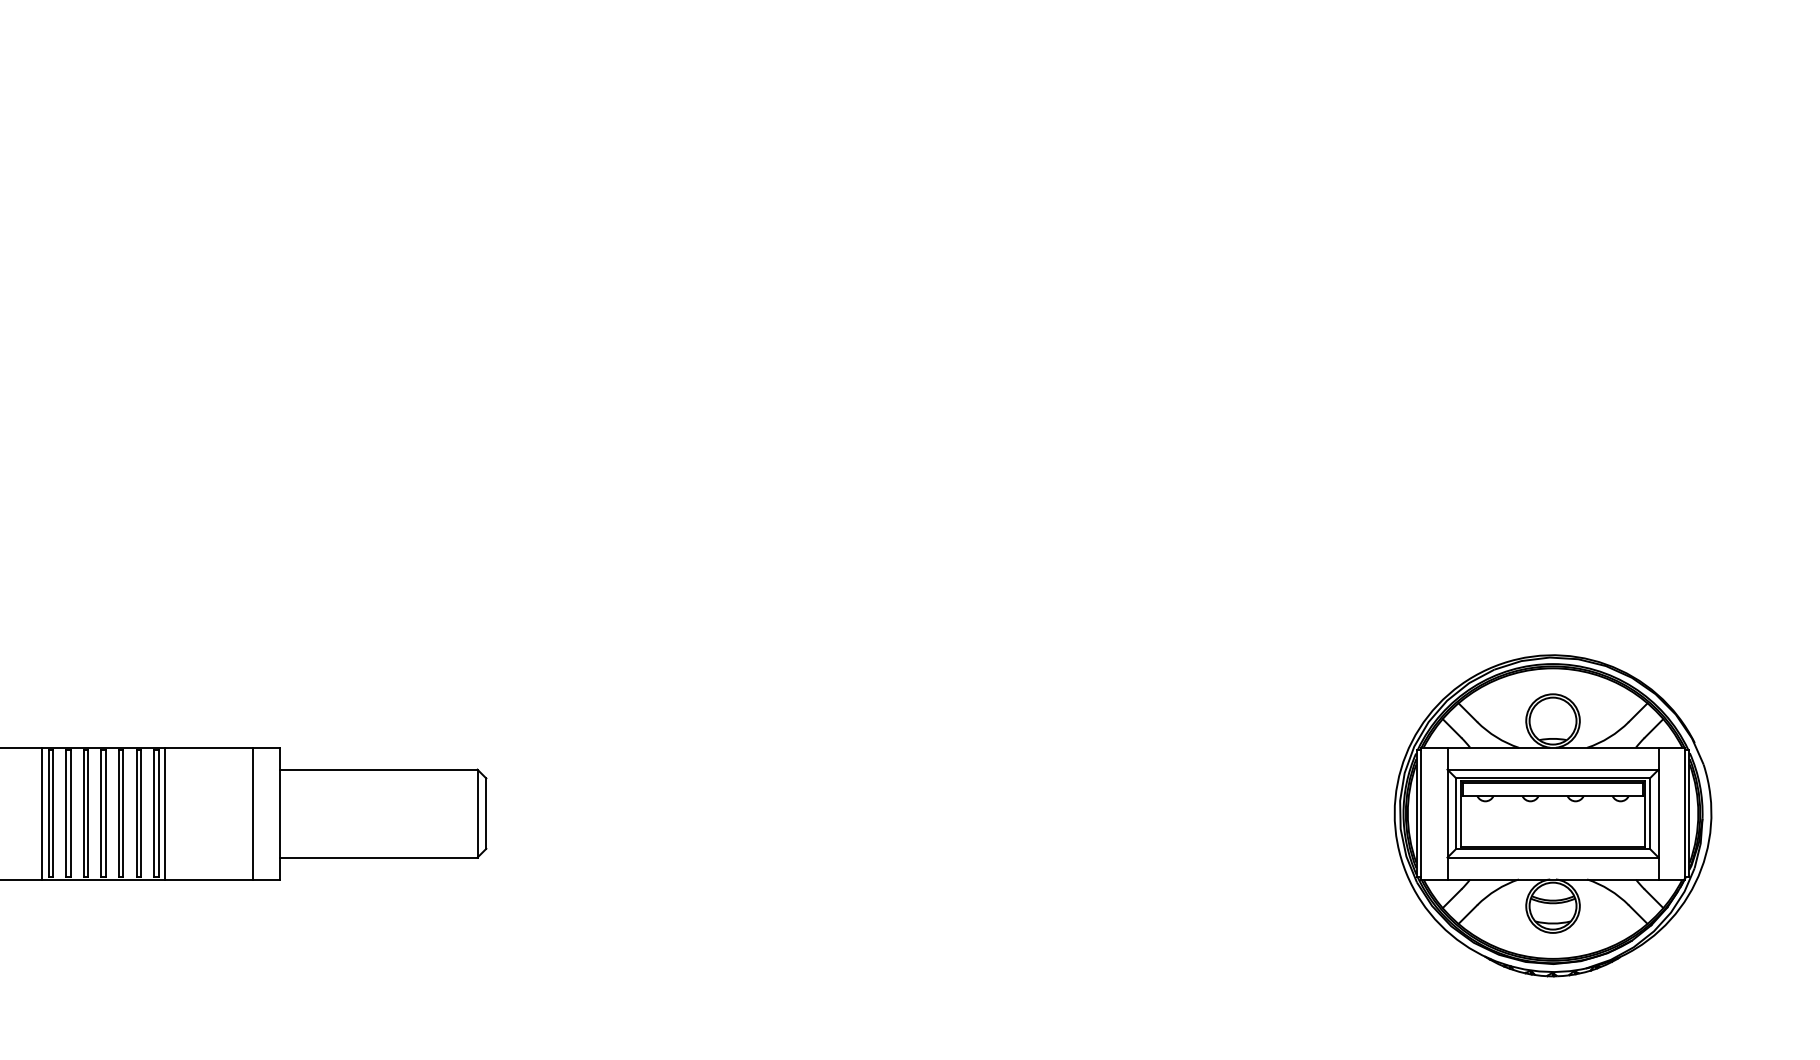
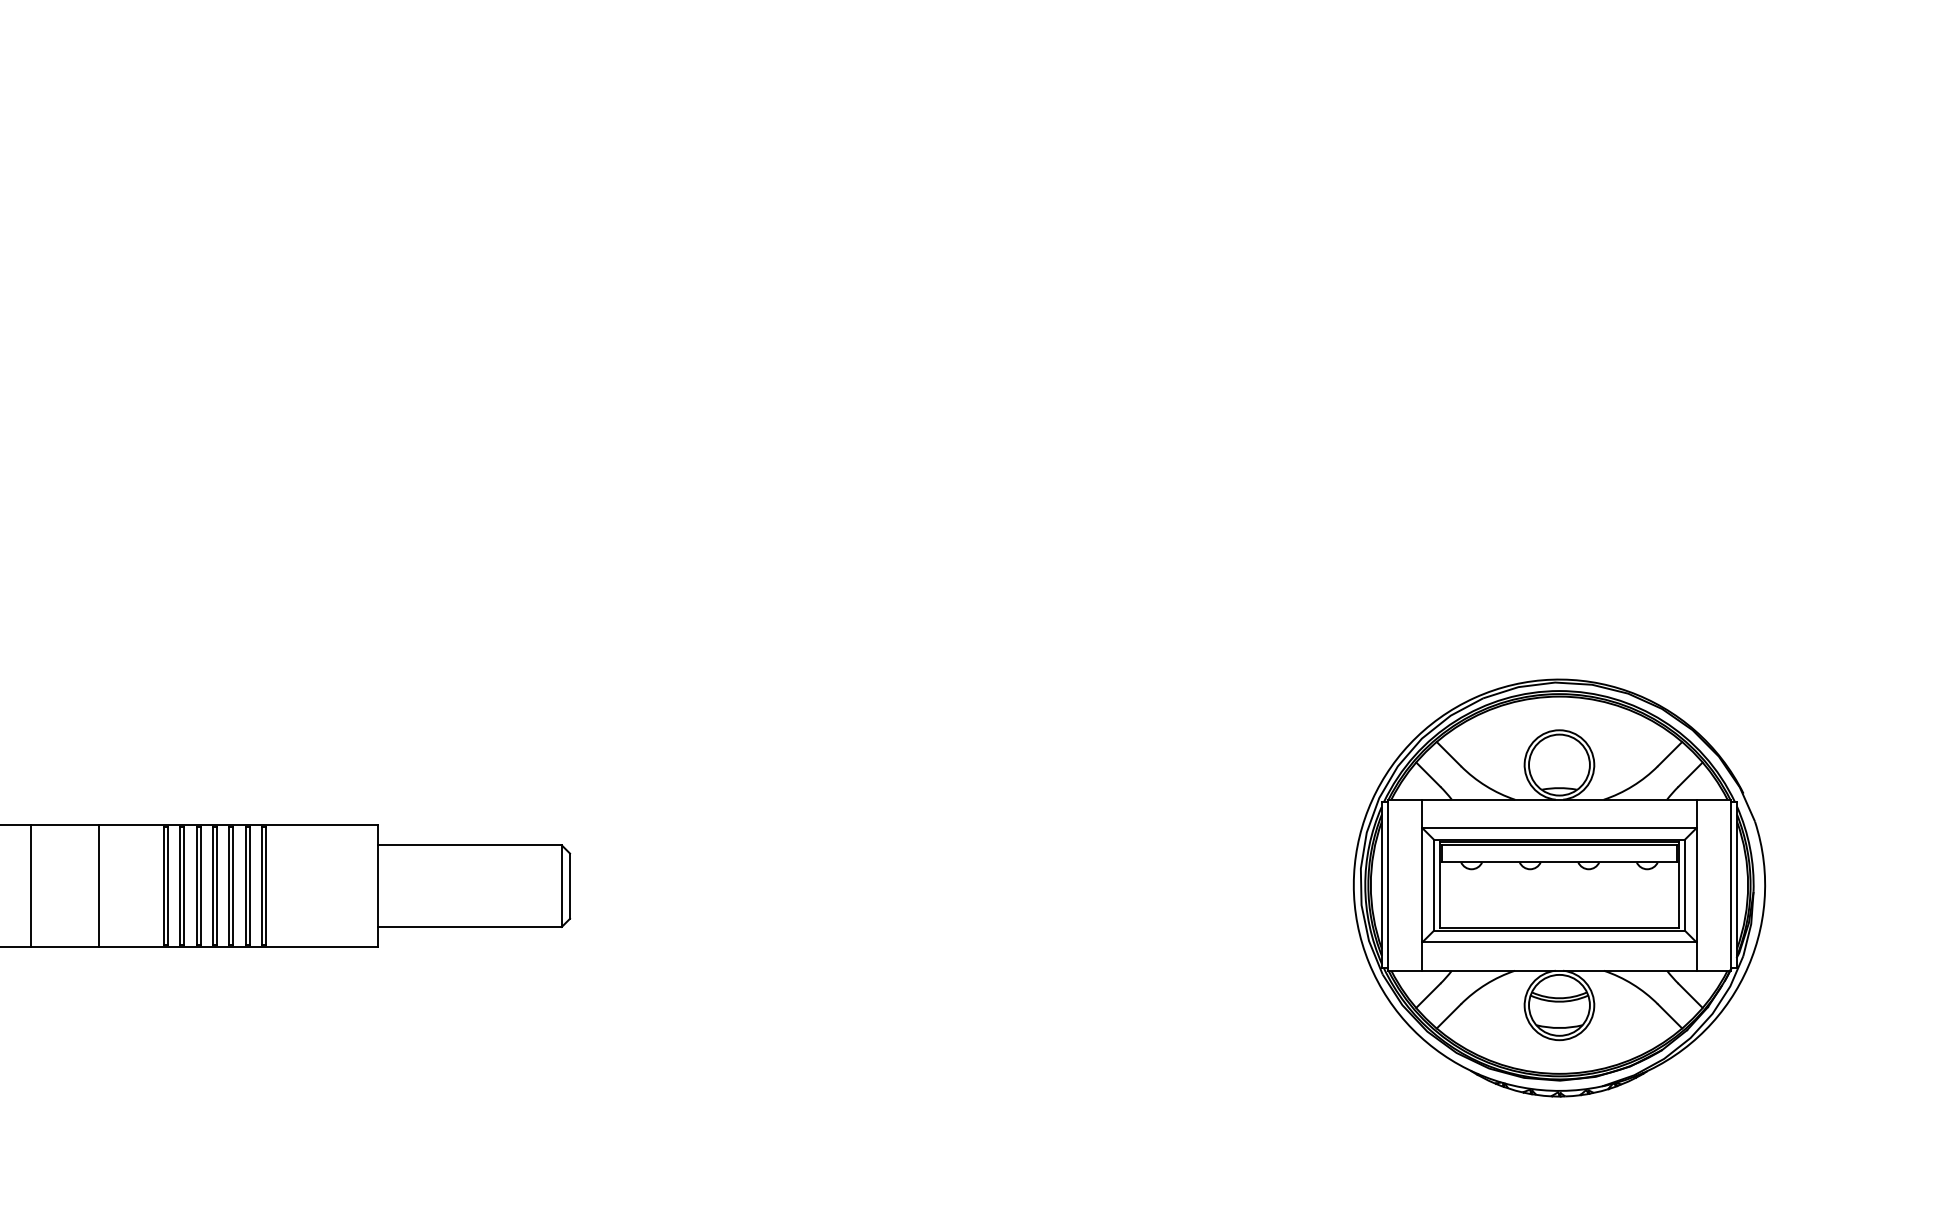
line: (42, 812) -> (158, 885), removed
line: (165, 812) -> (272, 885), removed
line: (252, 812) -> (353, 885), removed
part: (1553, 816) -> (1559, 888), size x1.4

